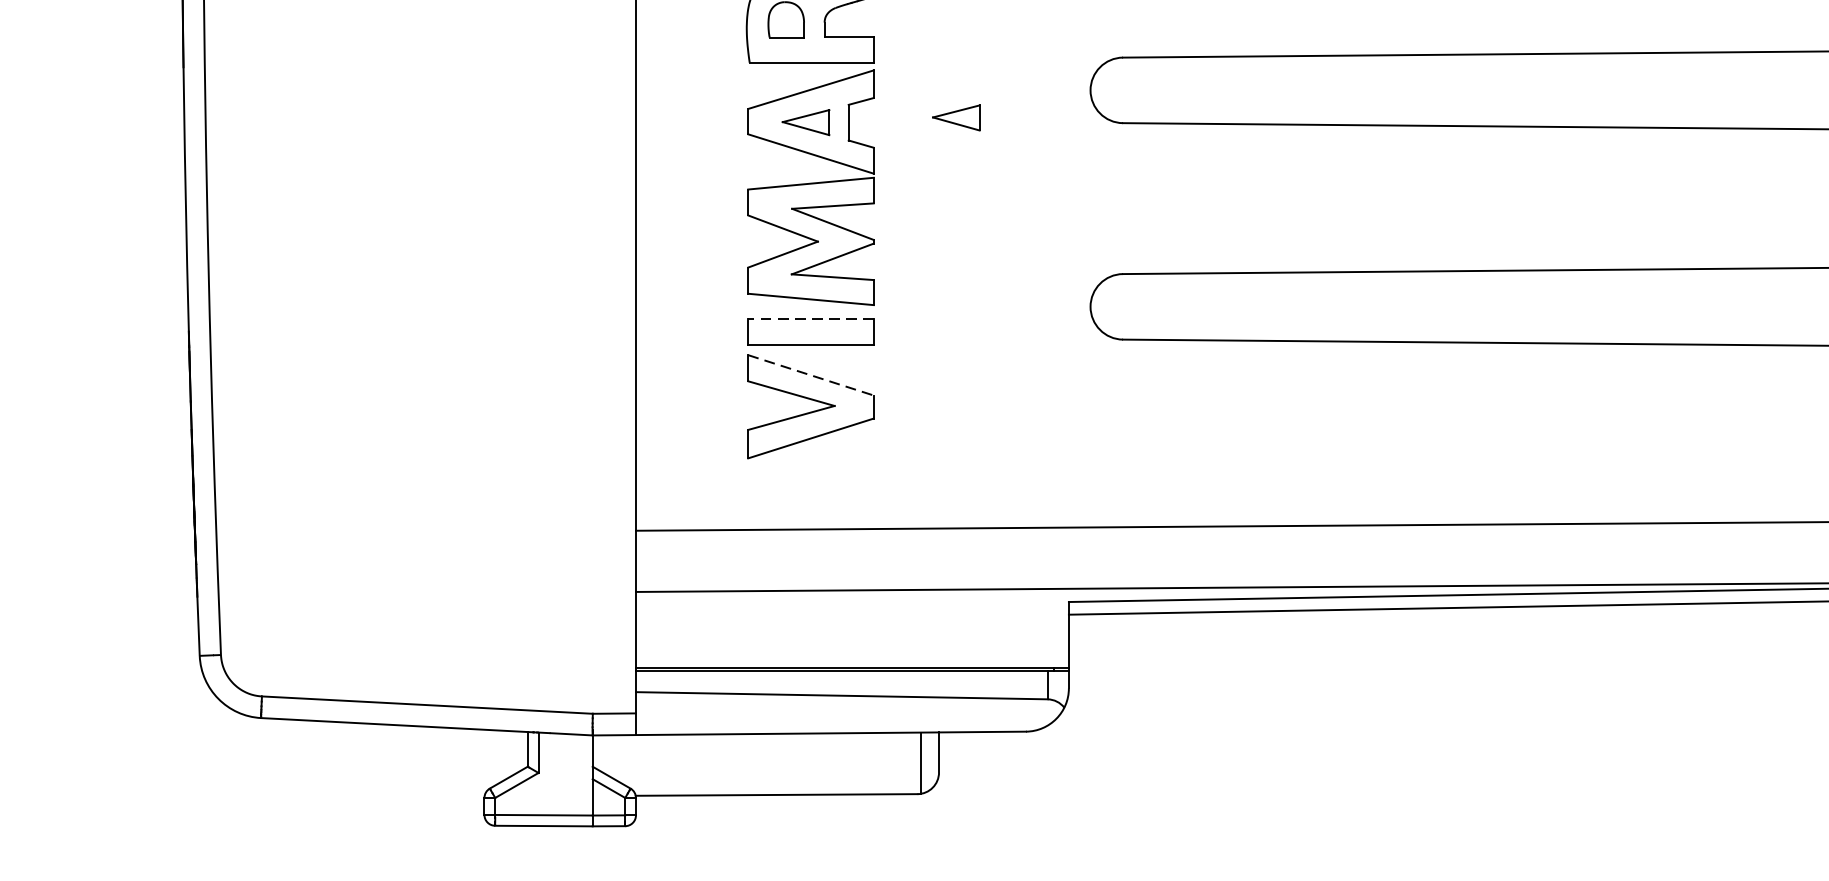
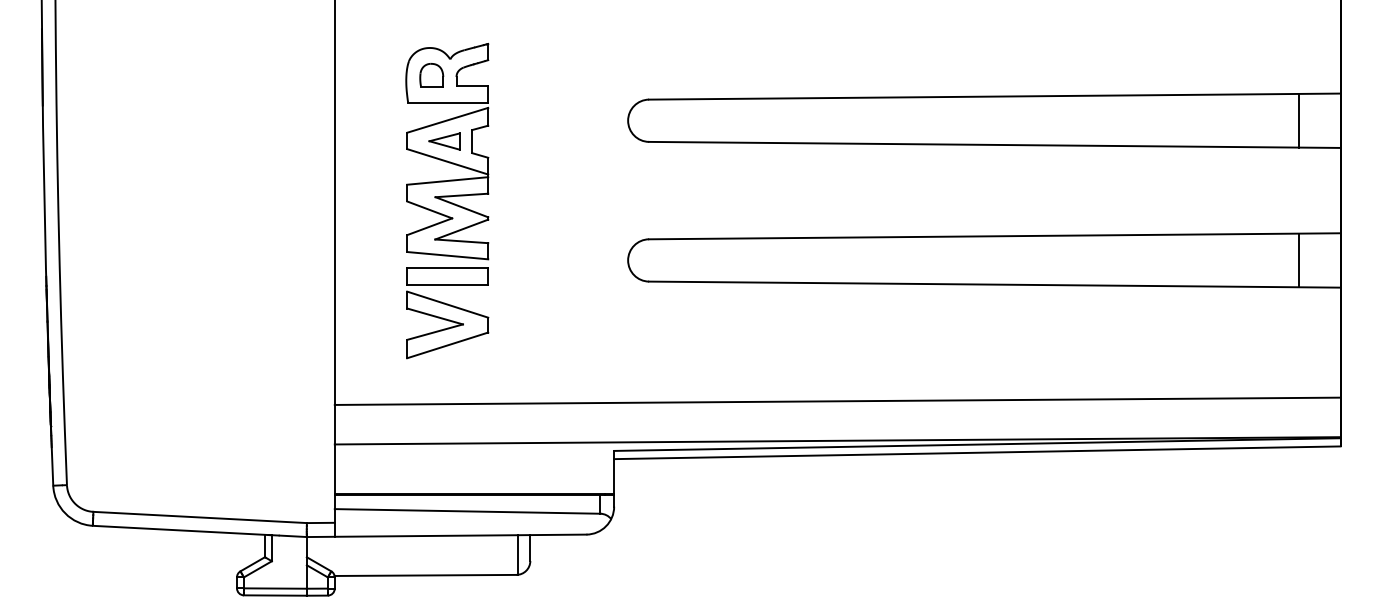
part: (956, 117) -> (541, 138), removed
line: (810, 319) -> (447, 268), dashed -> solid
line: (810, 375) -> (447, 304), dashed -> solid

